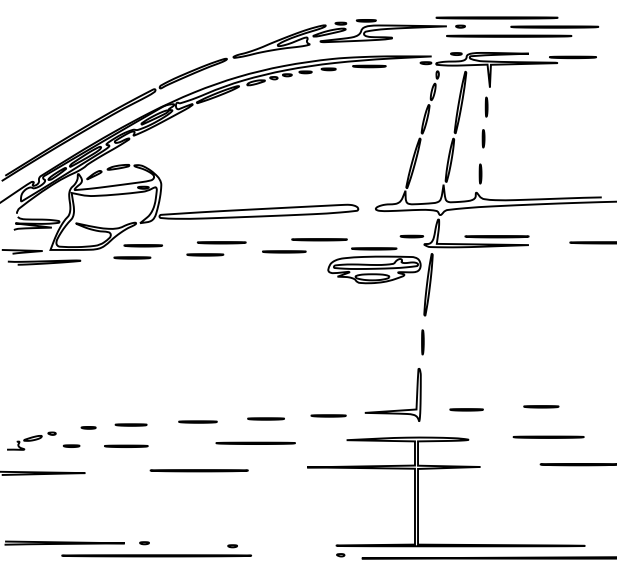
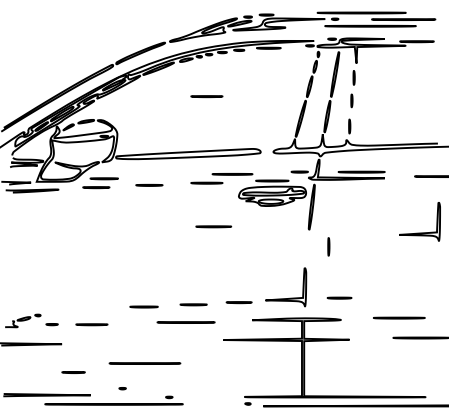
line: (284, 132) -> (207, 96), added
line: (221, 242) -> (213, 226), moved
part: (580, 319) -> (422, 232), added
line: (422, 342) -> (328, 246), moved
line: (541, 406) -> (394, 295), removed
line: (130, 424) -> (73, 372), moved
line: (88, 427) -> (64, 311), removed
line: (198, 470) -> (144, 363), moved
part: (144, 543) -> (122, 388), moved

